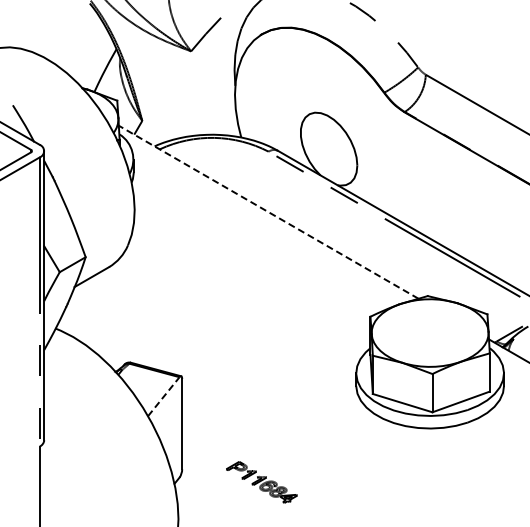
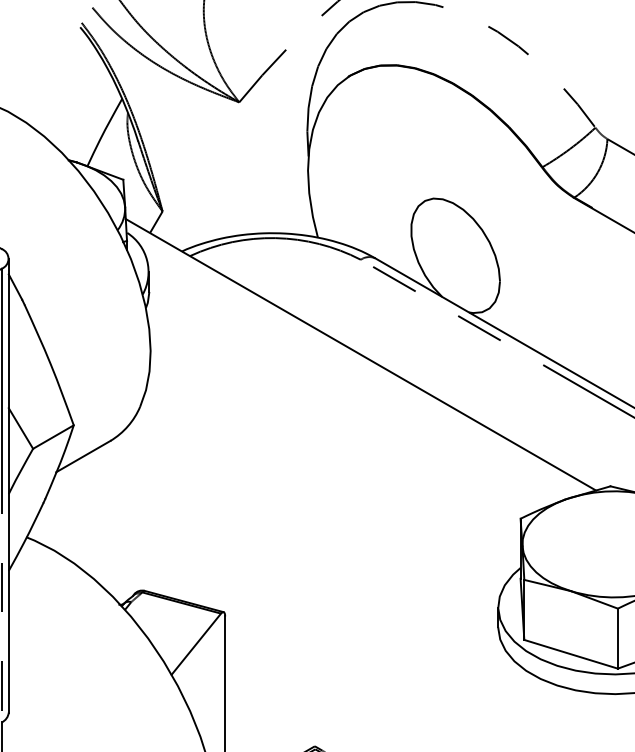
line: (268, 212) -> (360, 355), dashed -> solid
line: (164, 396) -> (197, 643), dashed -> solid

